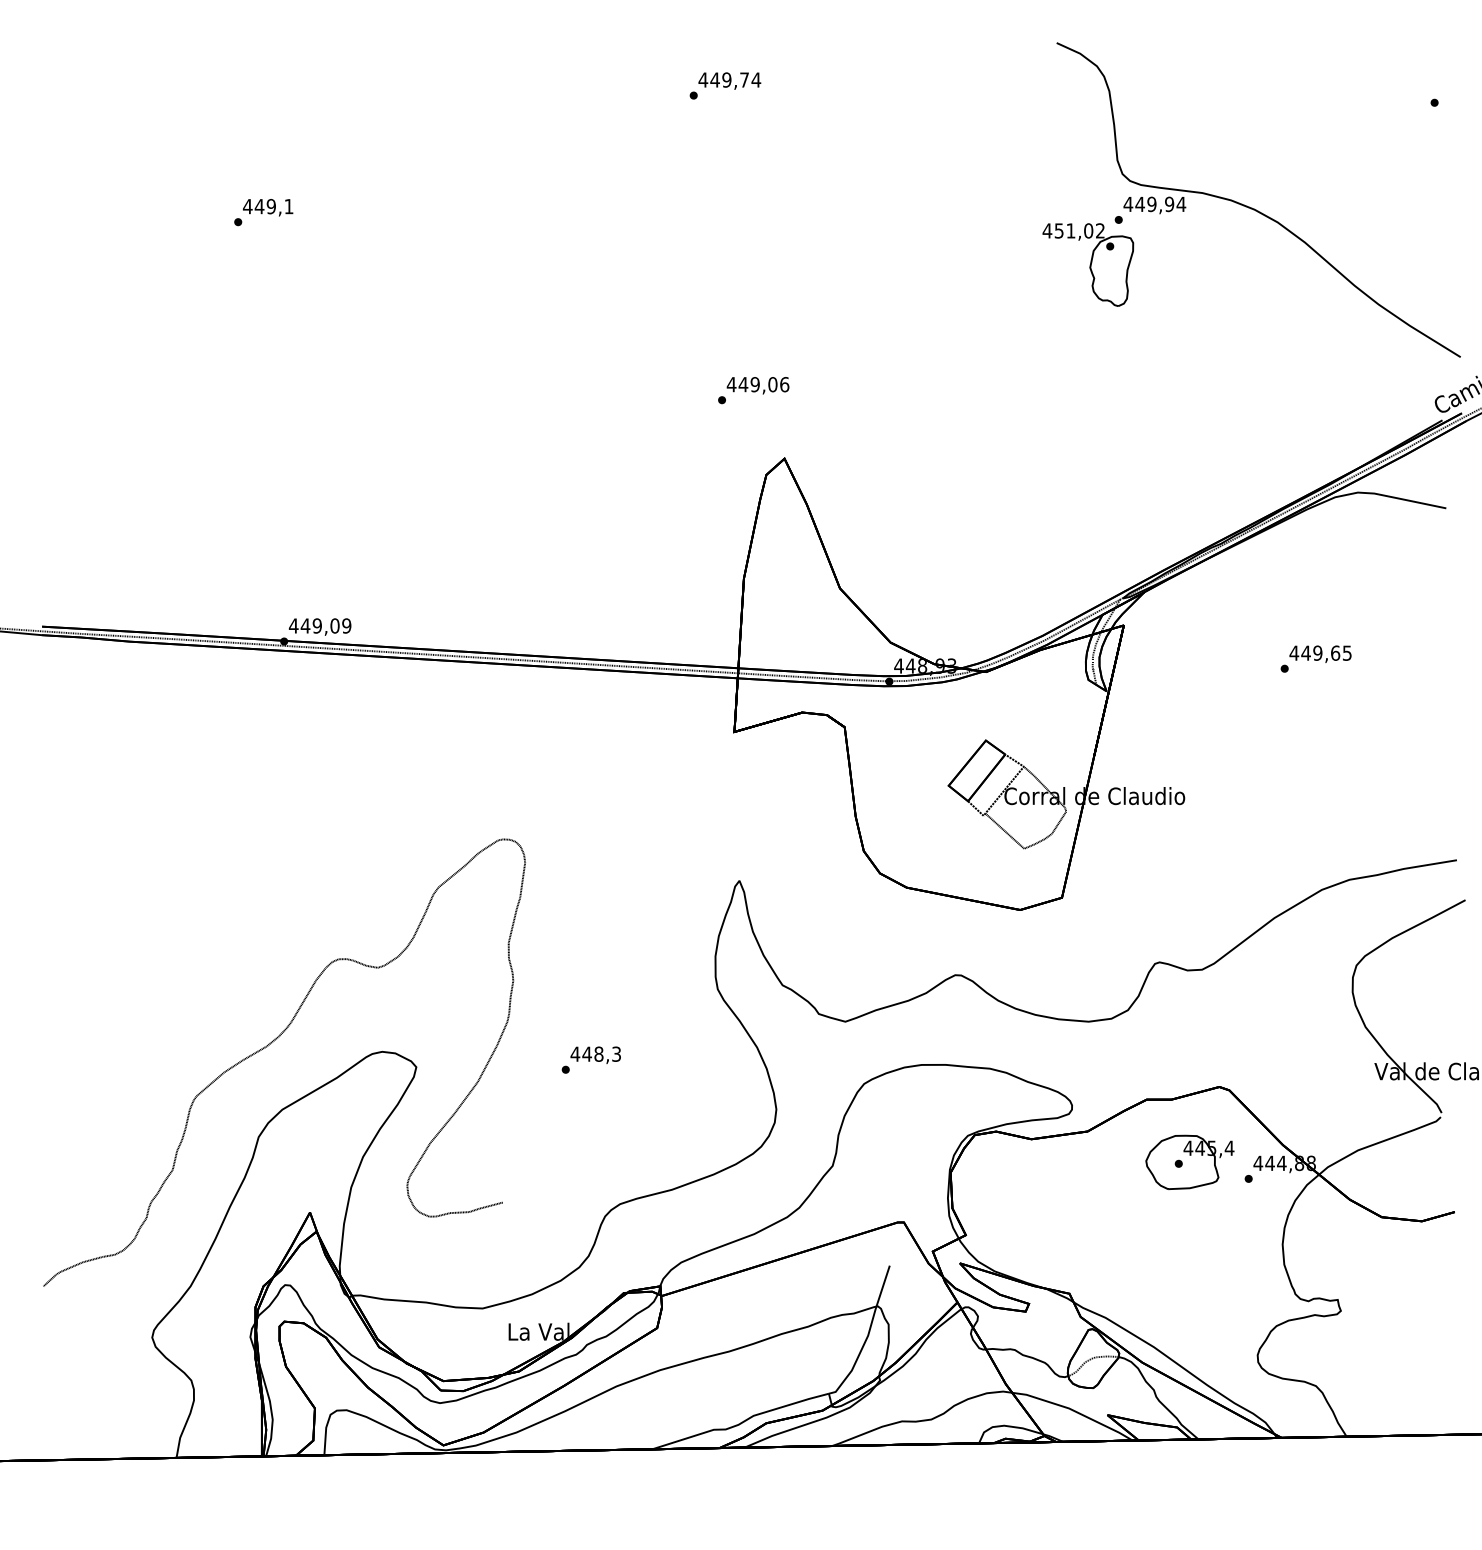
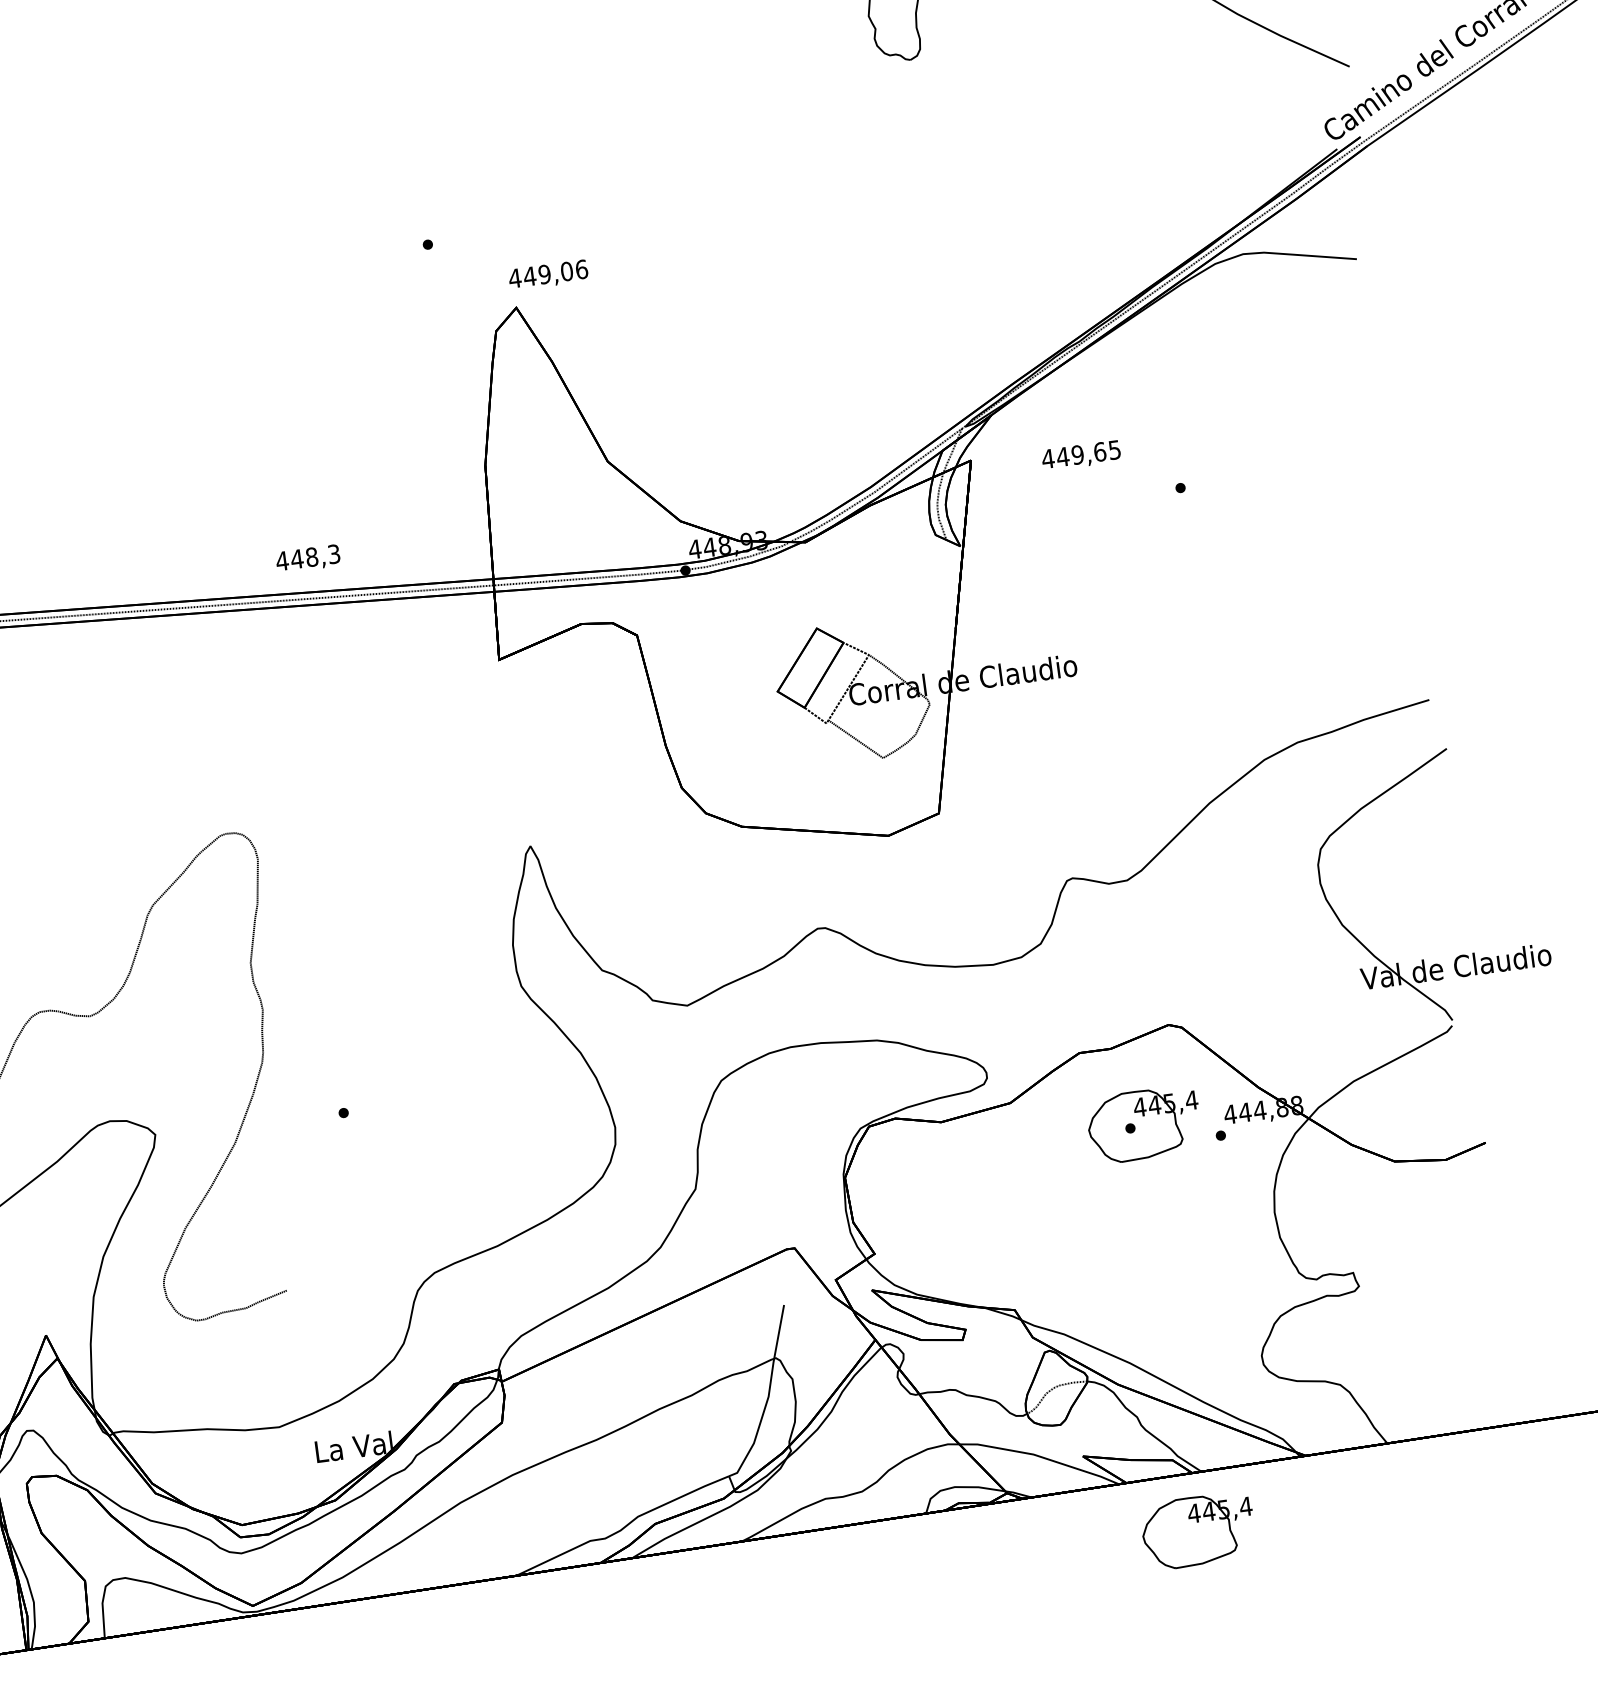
text: (757, 385) -> (547, 275), moved
text: (1320, 653) -> (1081, 454), moved
text: (595, 1054) -> (307, 558), moved
part: (1189, 1484) -> (1197, 1529), added

